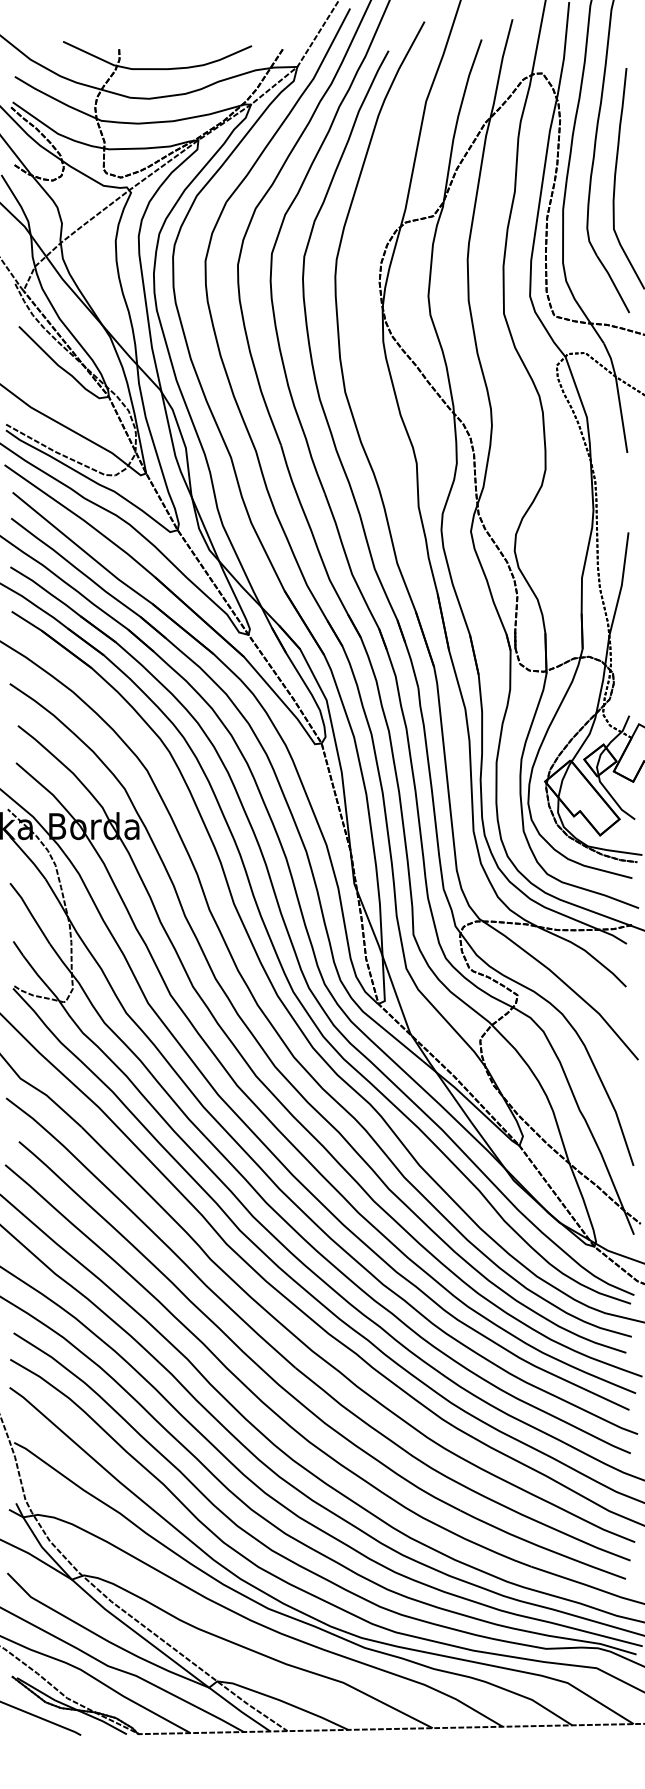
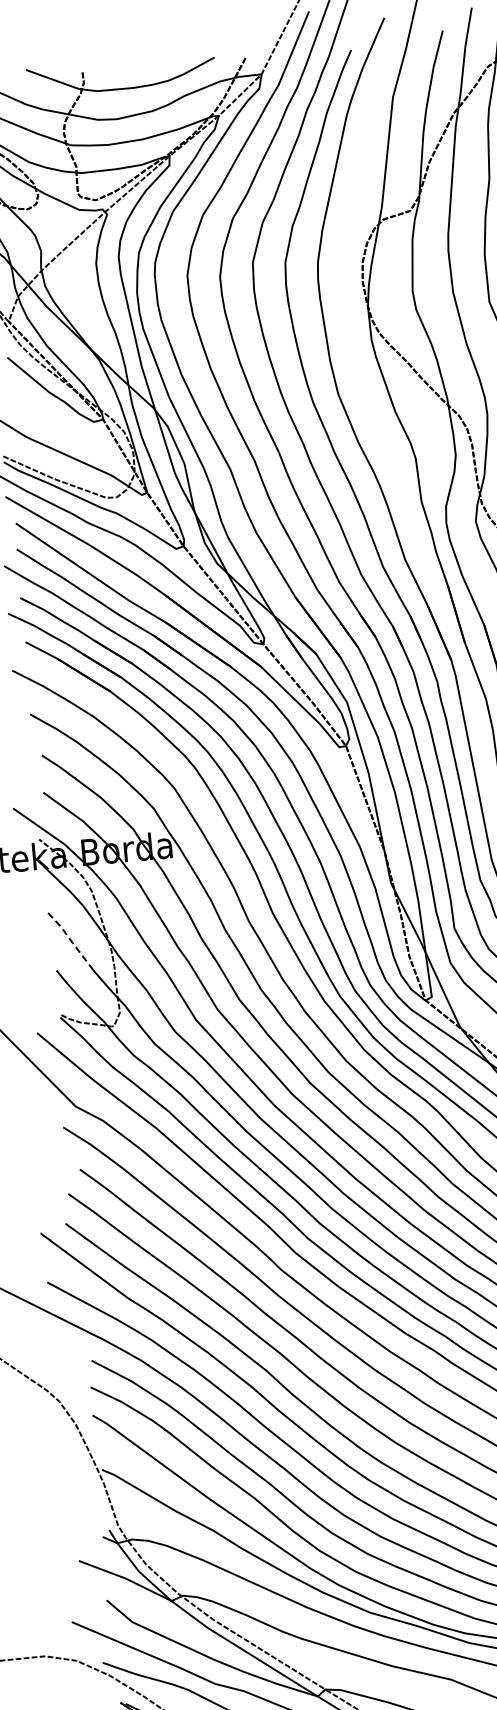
line: (30, 913) -> (71, 941), solid -> dashed

